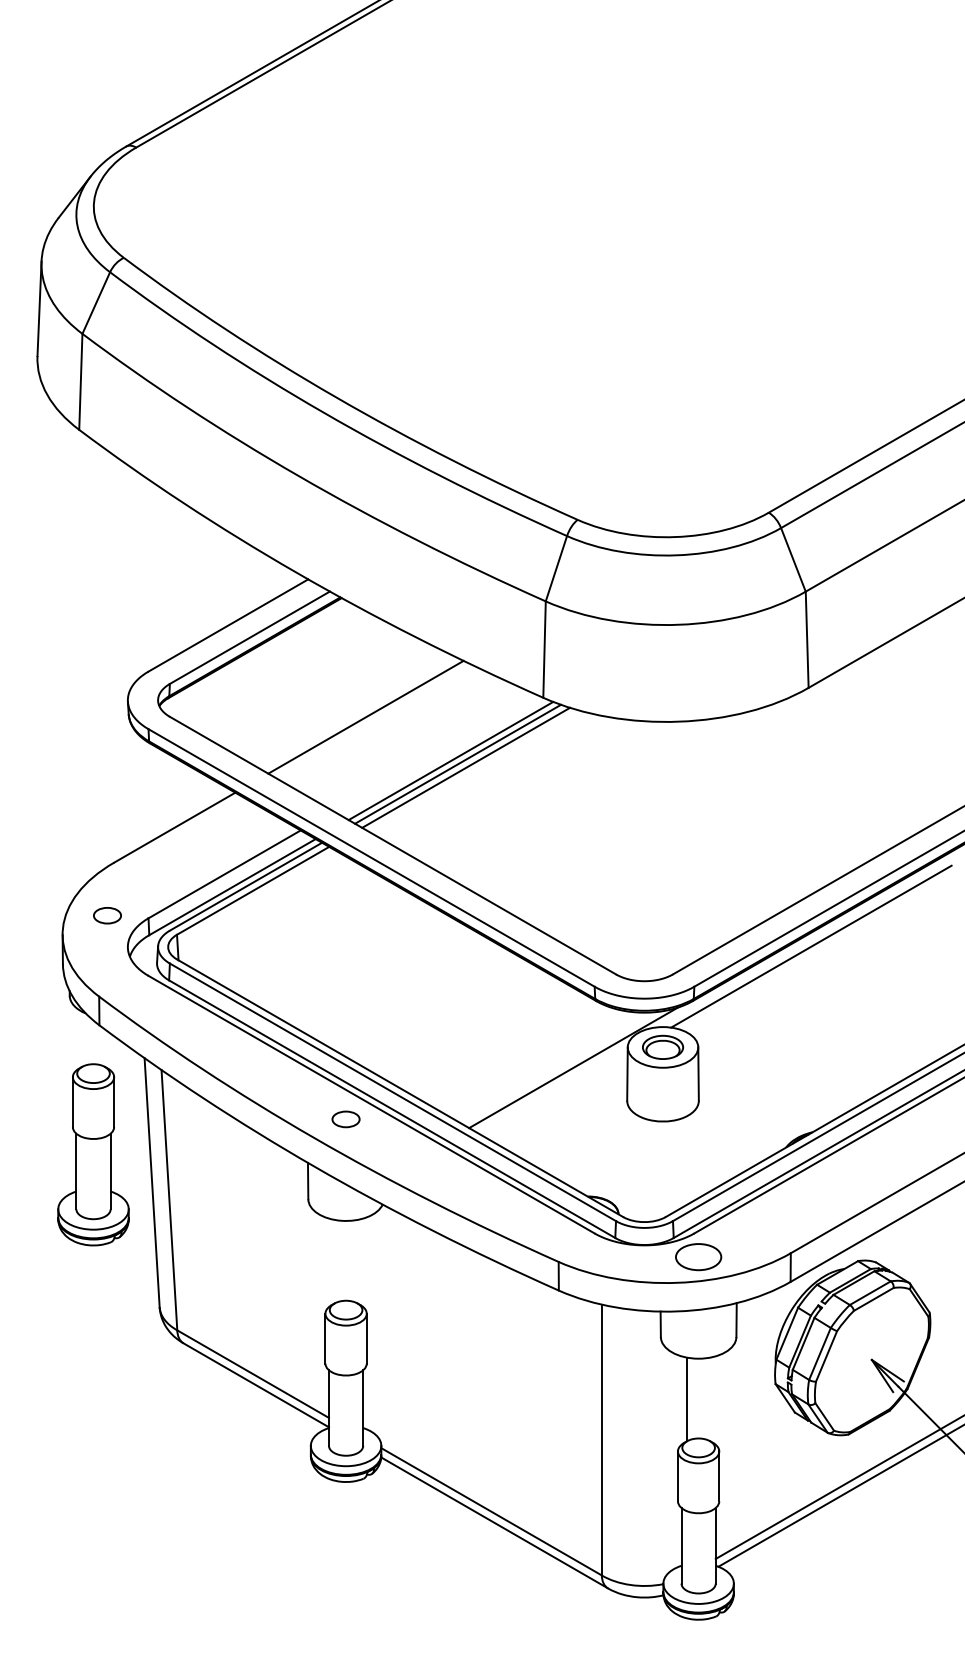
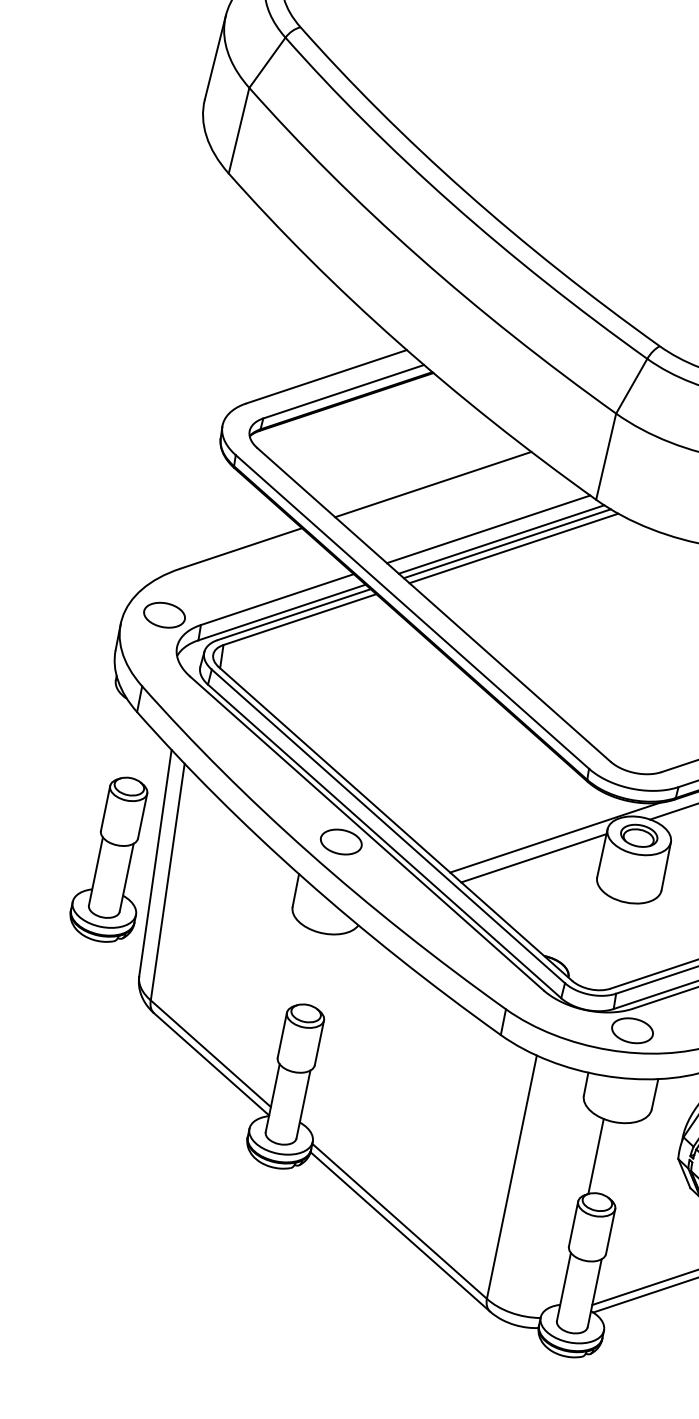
line: (434, 752) -> (488, 528), added
part: (107, 915) -> (164, 614), size x1.67
line: (555, 1094) -> (533, 858), added
part: (345, 1119) -> (340, 842), size x1.67
part: (93, 1154) -> (114, 859), moved

